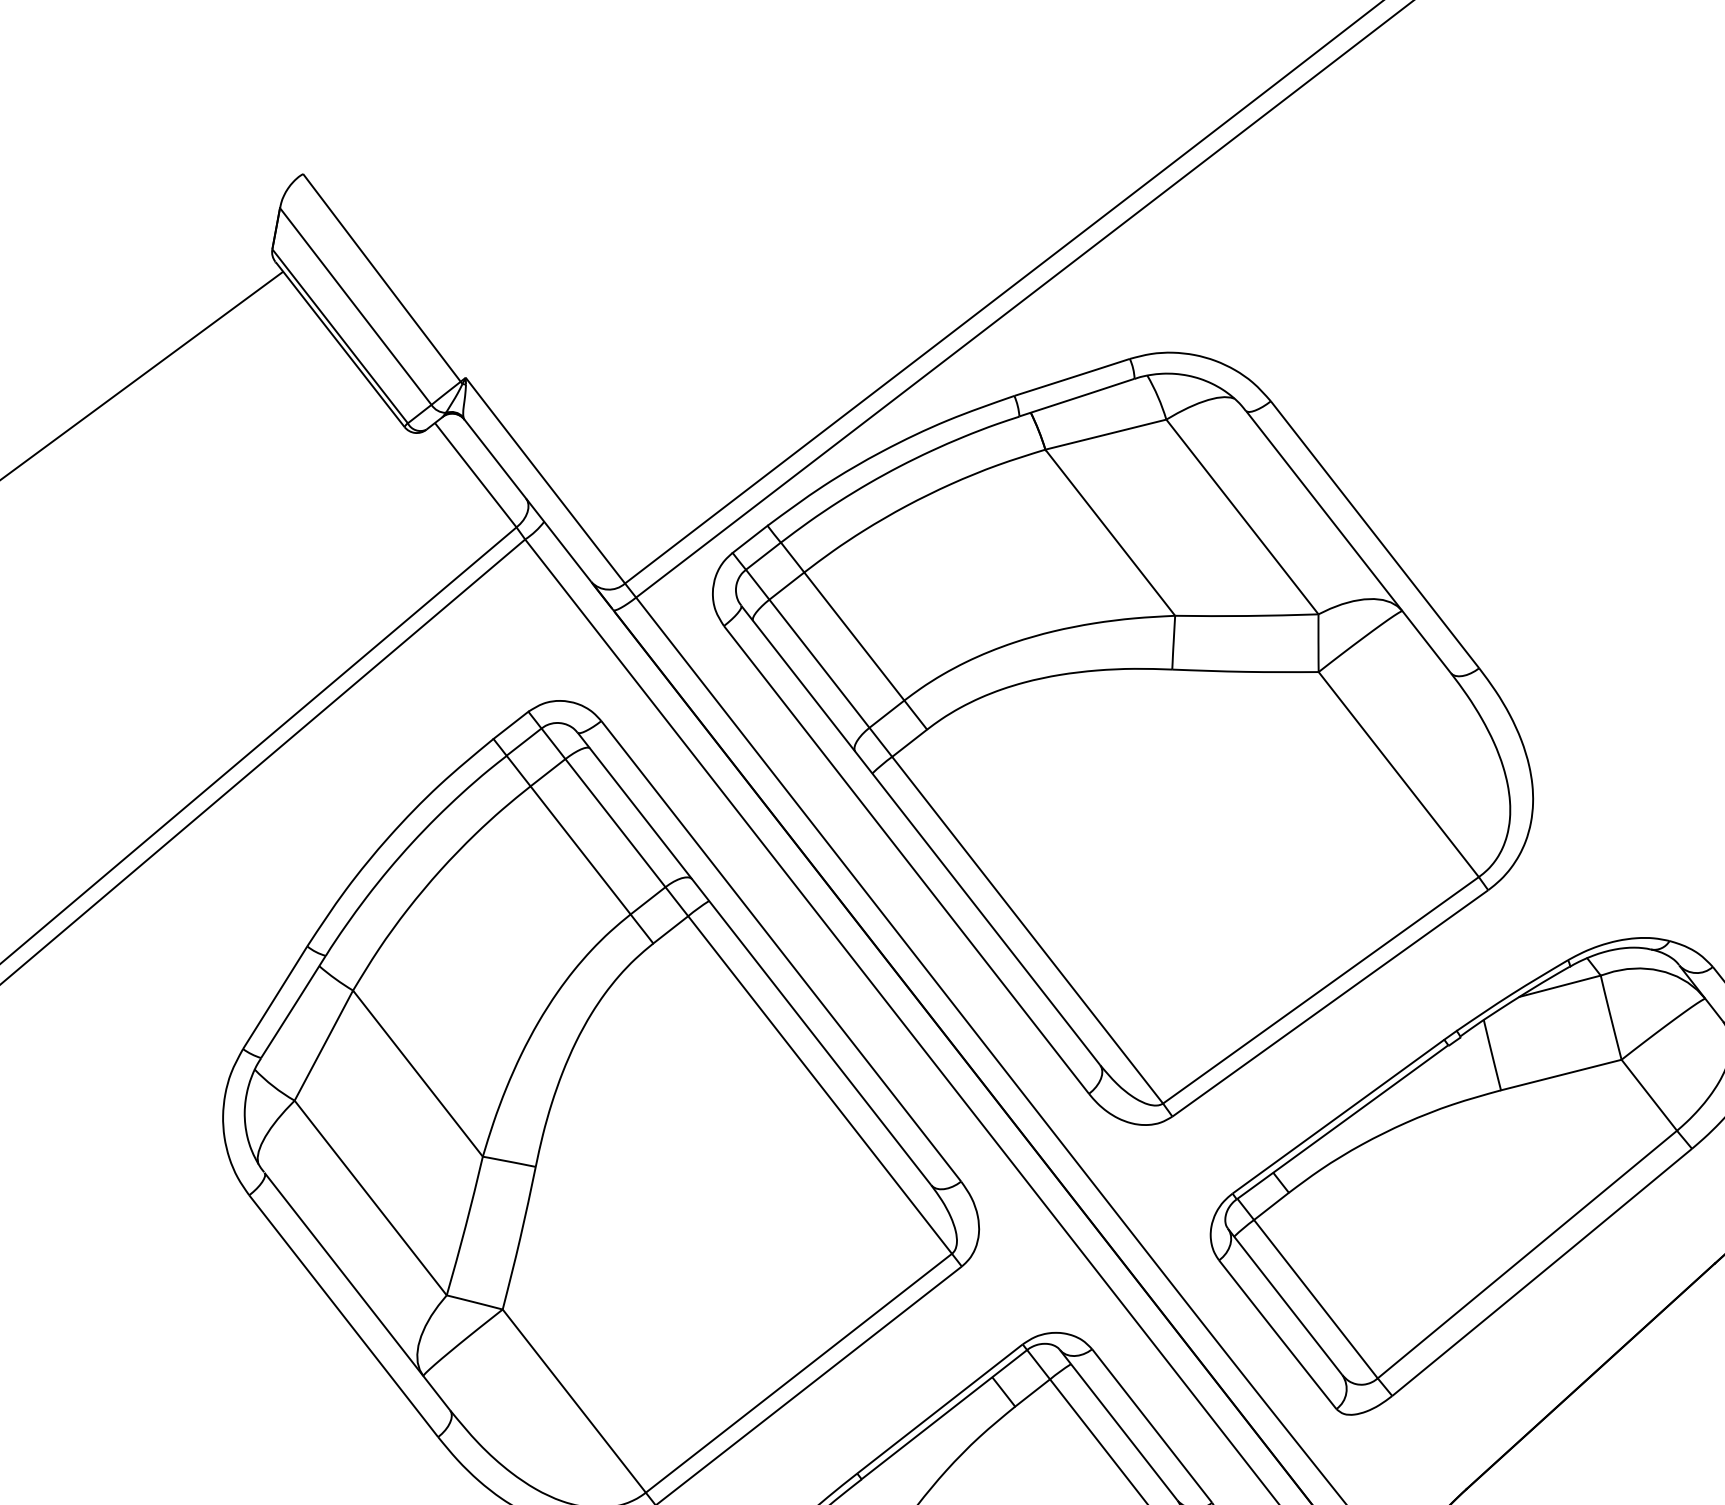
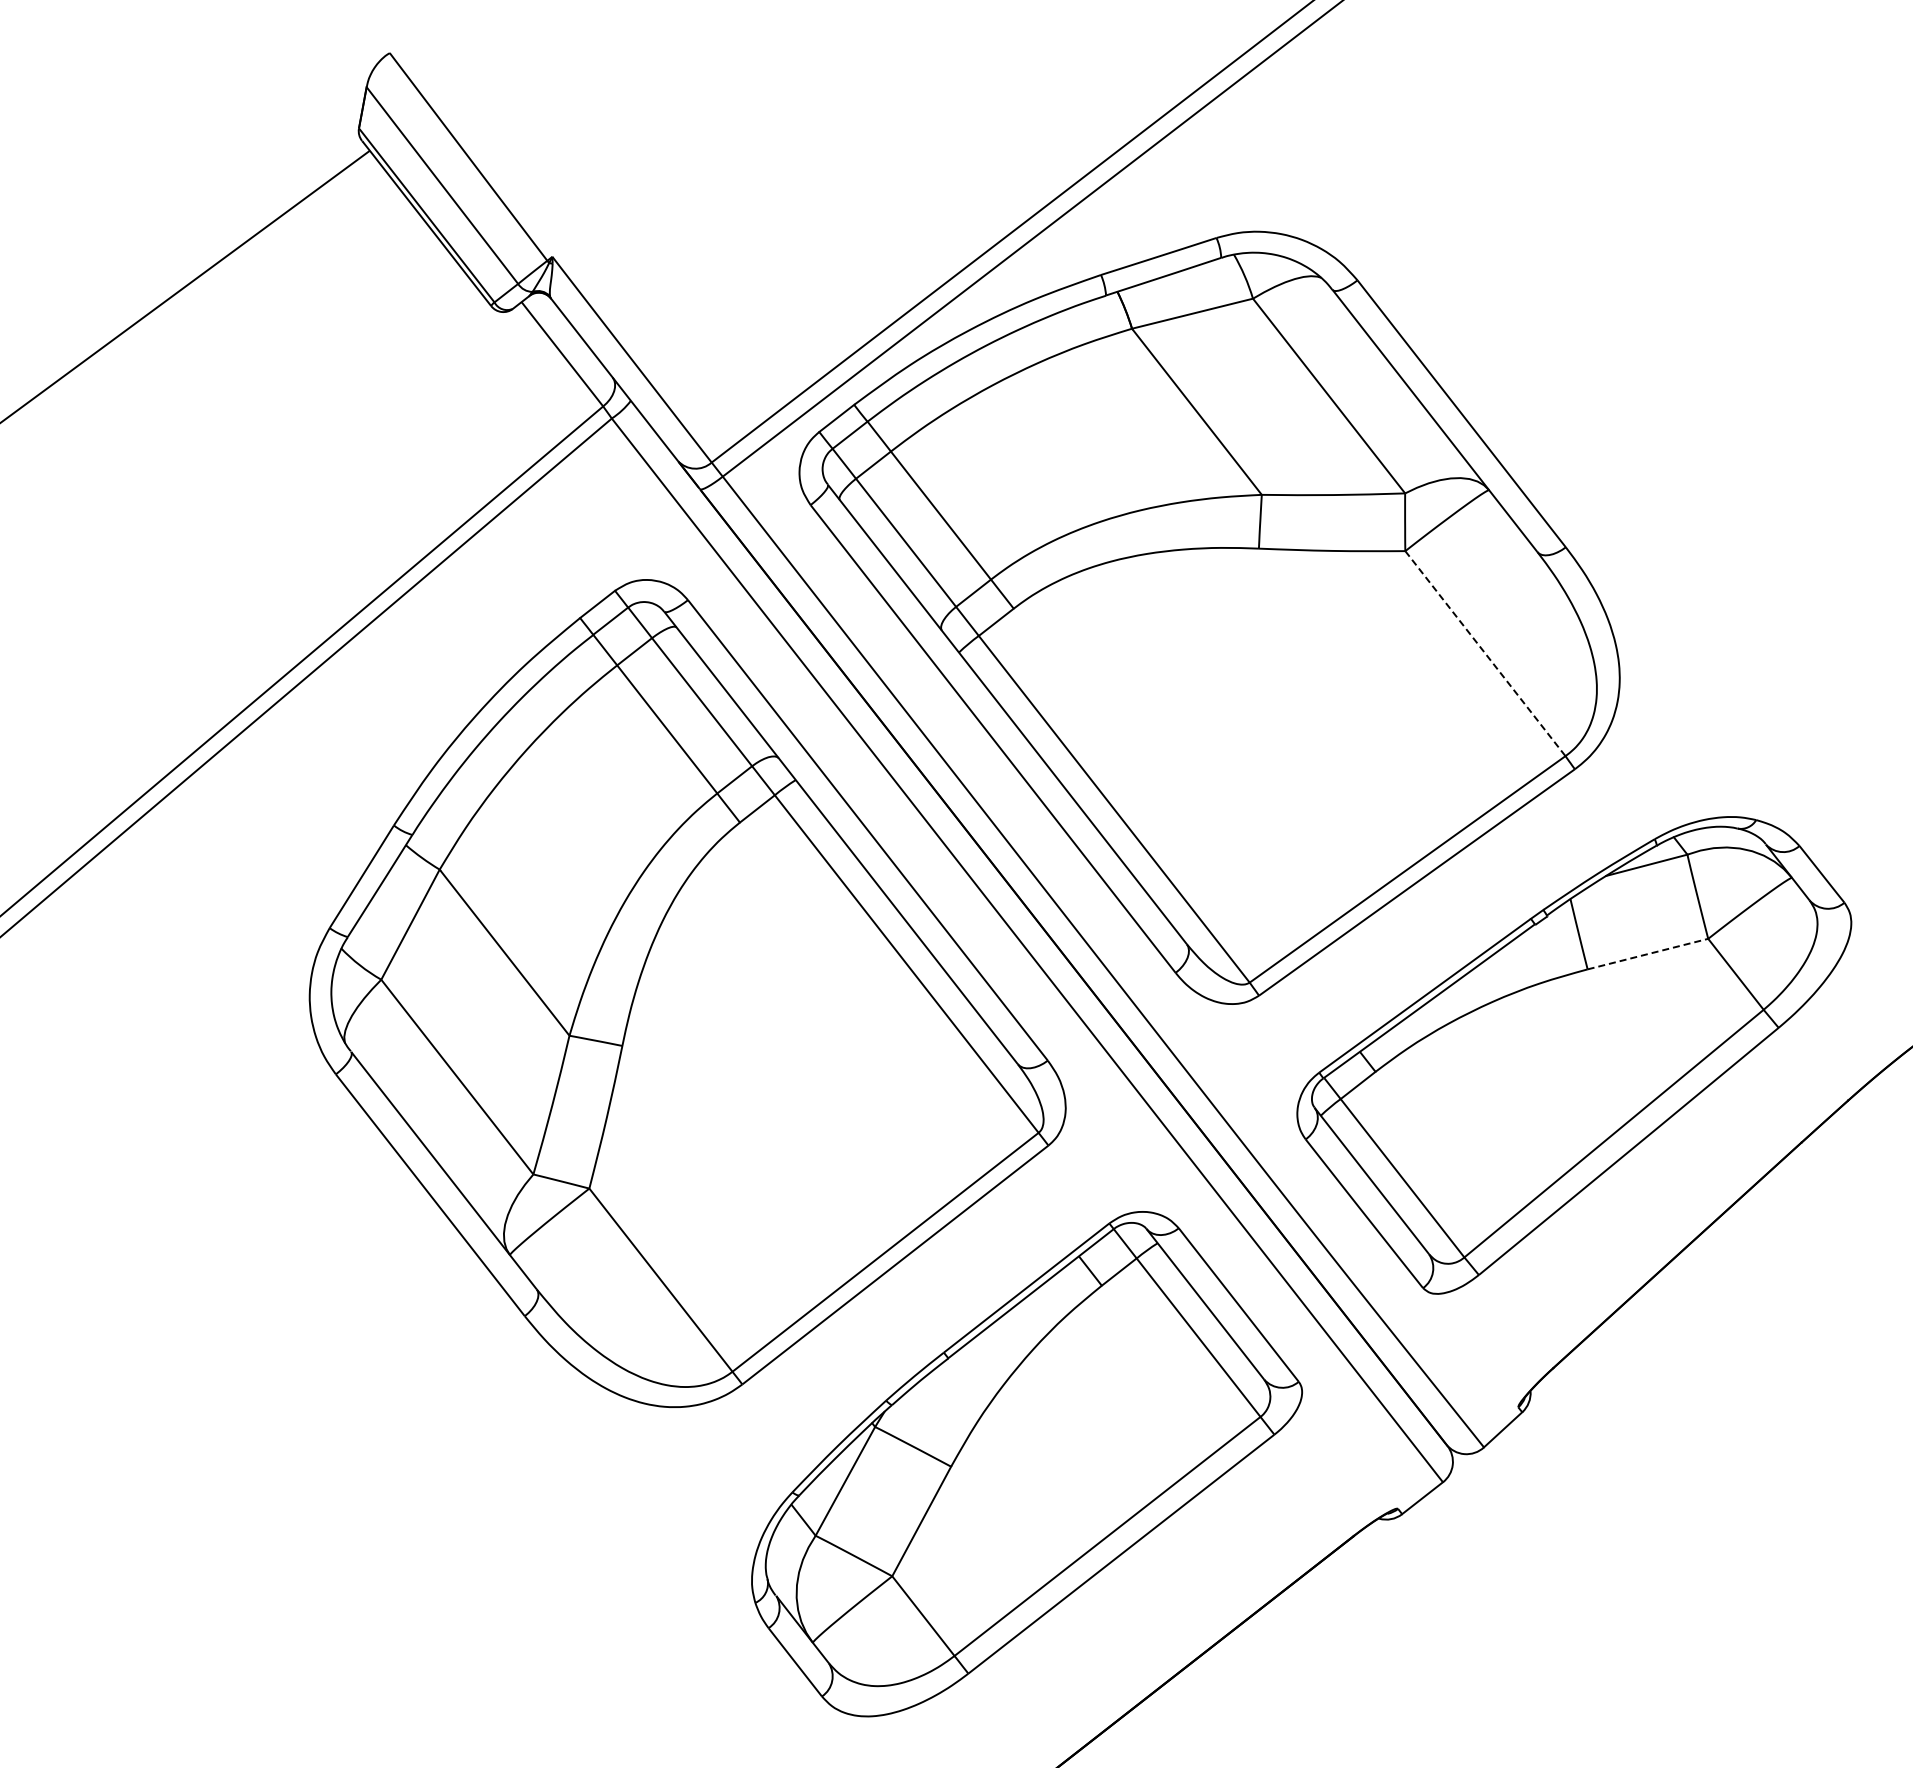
line: (1398, 775) -> (1485, 654), solid -> dashed
line: (1561, 1074) -> (1648, 953), solid -> dashed

